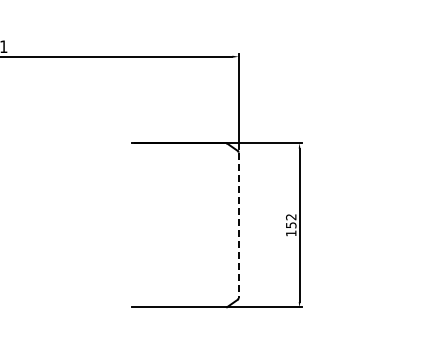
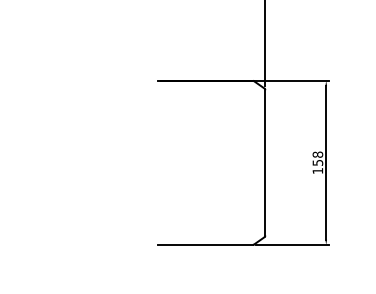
text: (291, 217) -> (318, 155), 152 -> 158
line: (238, 225) -> (265, 163), dashed -> solid

